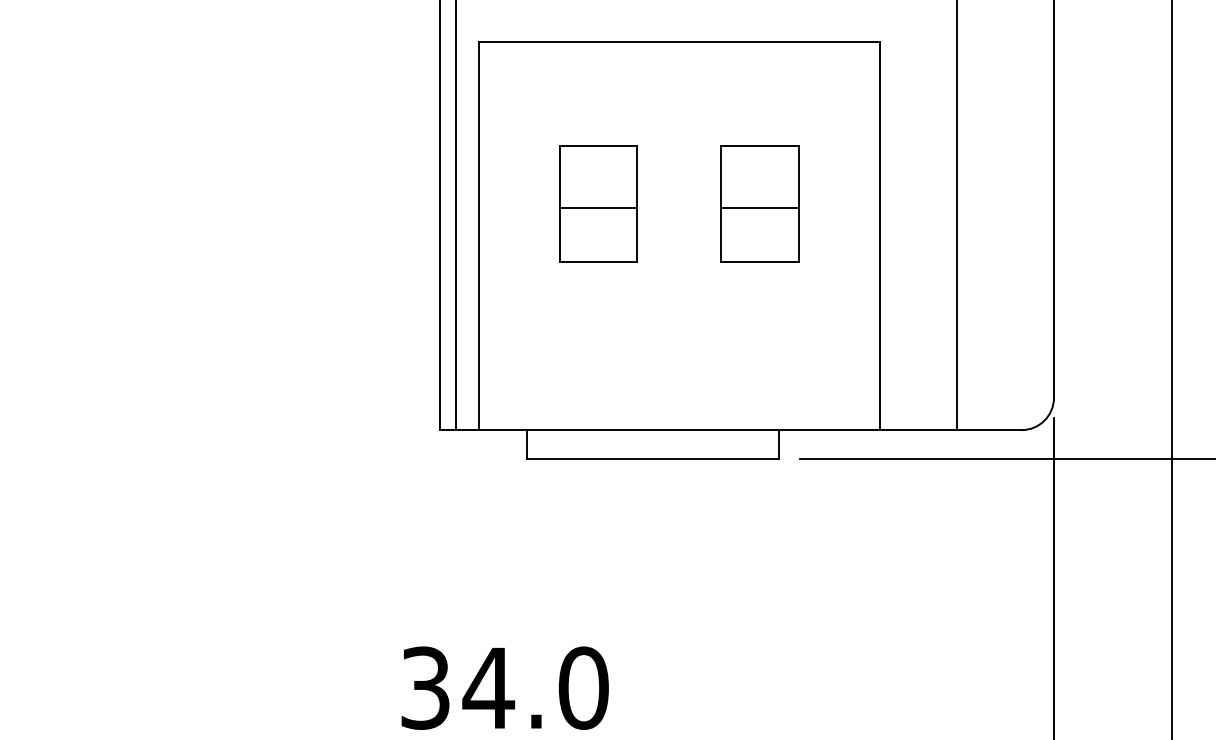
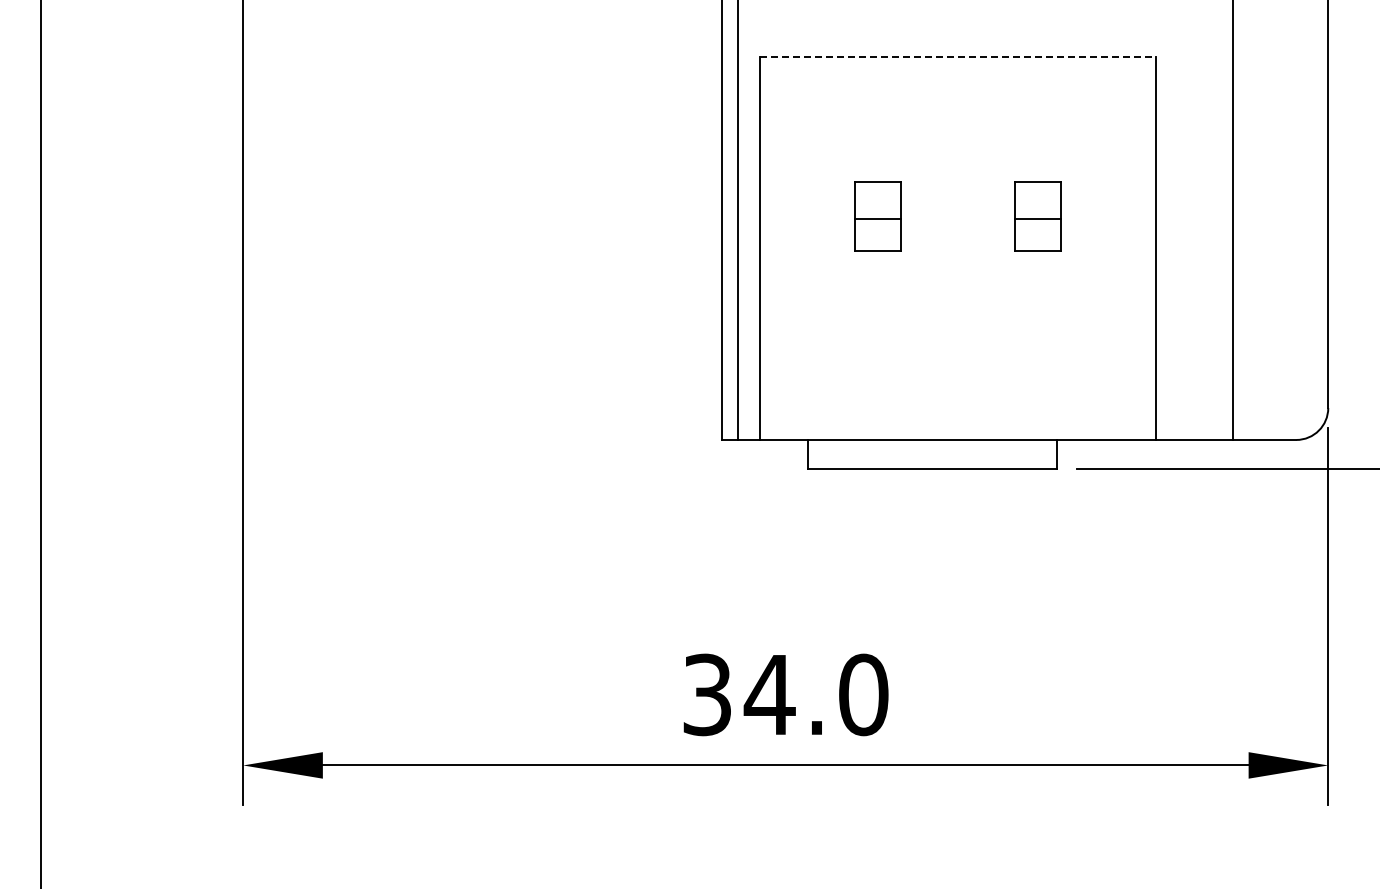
line: (679, 42) -> (958, 57), solid -> dashed
part: (598, 203) -> (878, 216), size x0.6
part: (759, 203) -> (1037, 216), size x0.6

